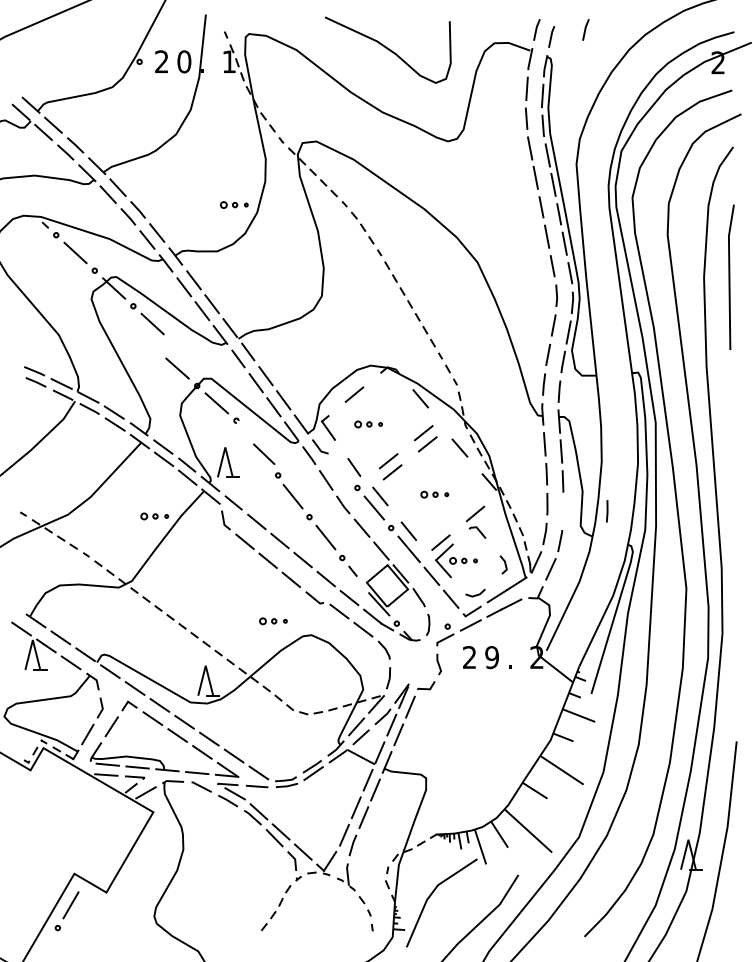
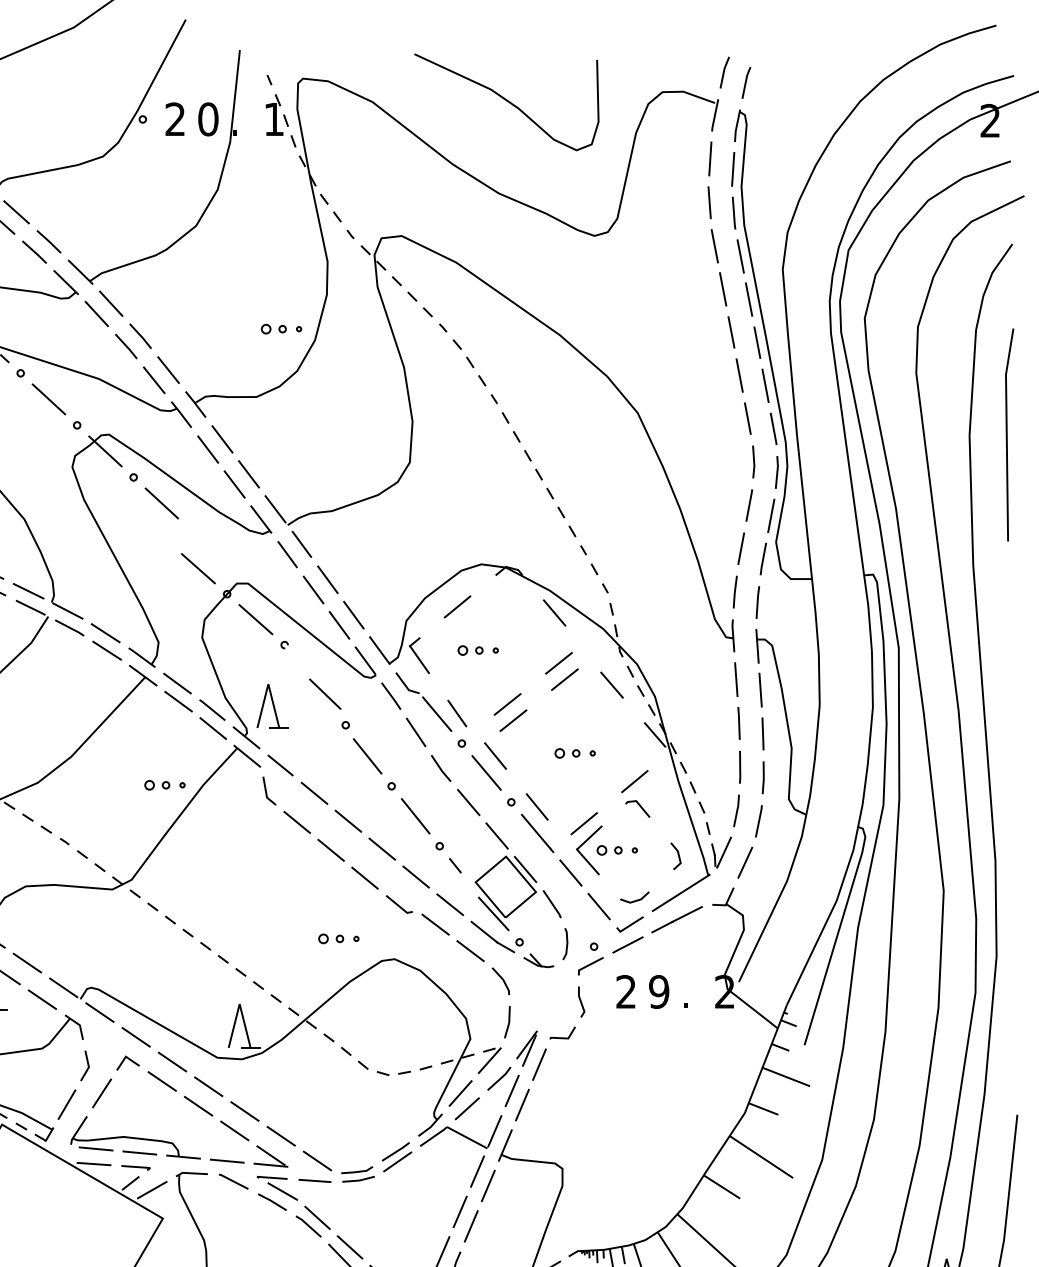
line: (585, 29) -> (795, 71), removed
line: (340, 467) -> (437, 713), added
line: (607, 511) -> (763, 778), moved

